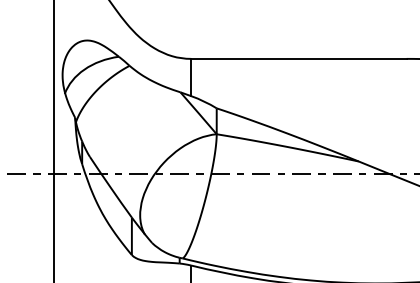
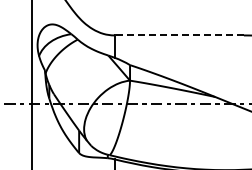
line: (299, 58) -> (179, 35), solid -> dashed

